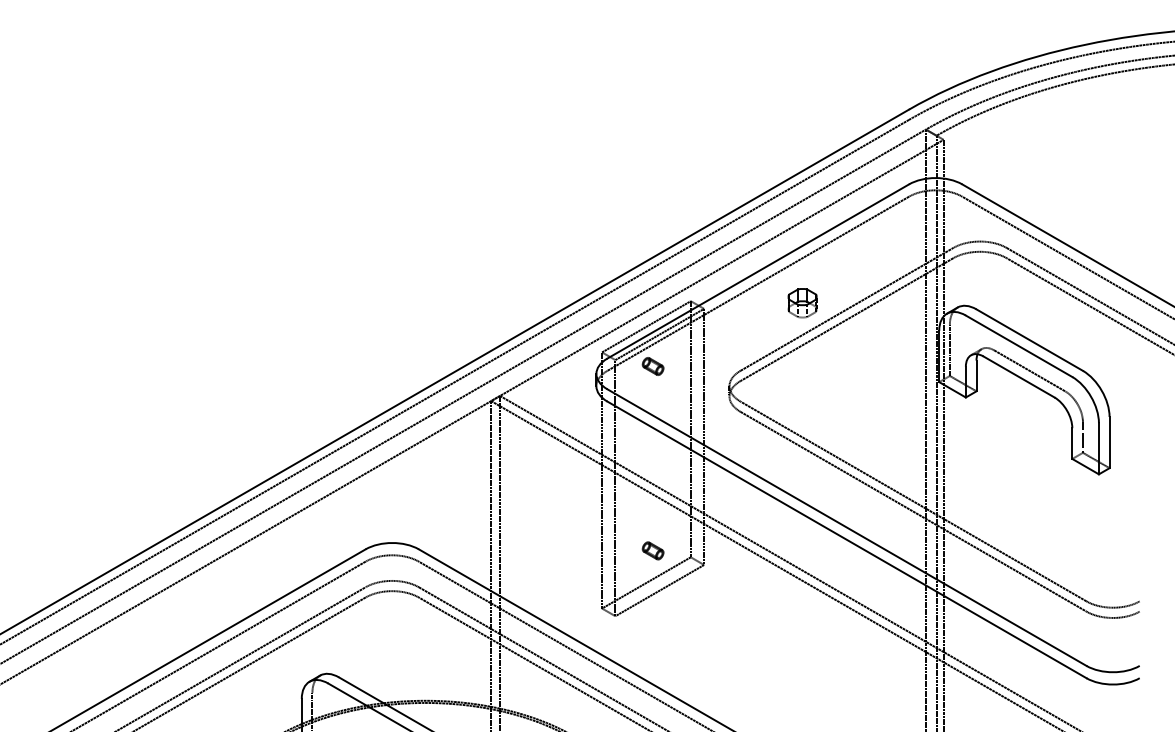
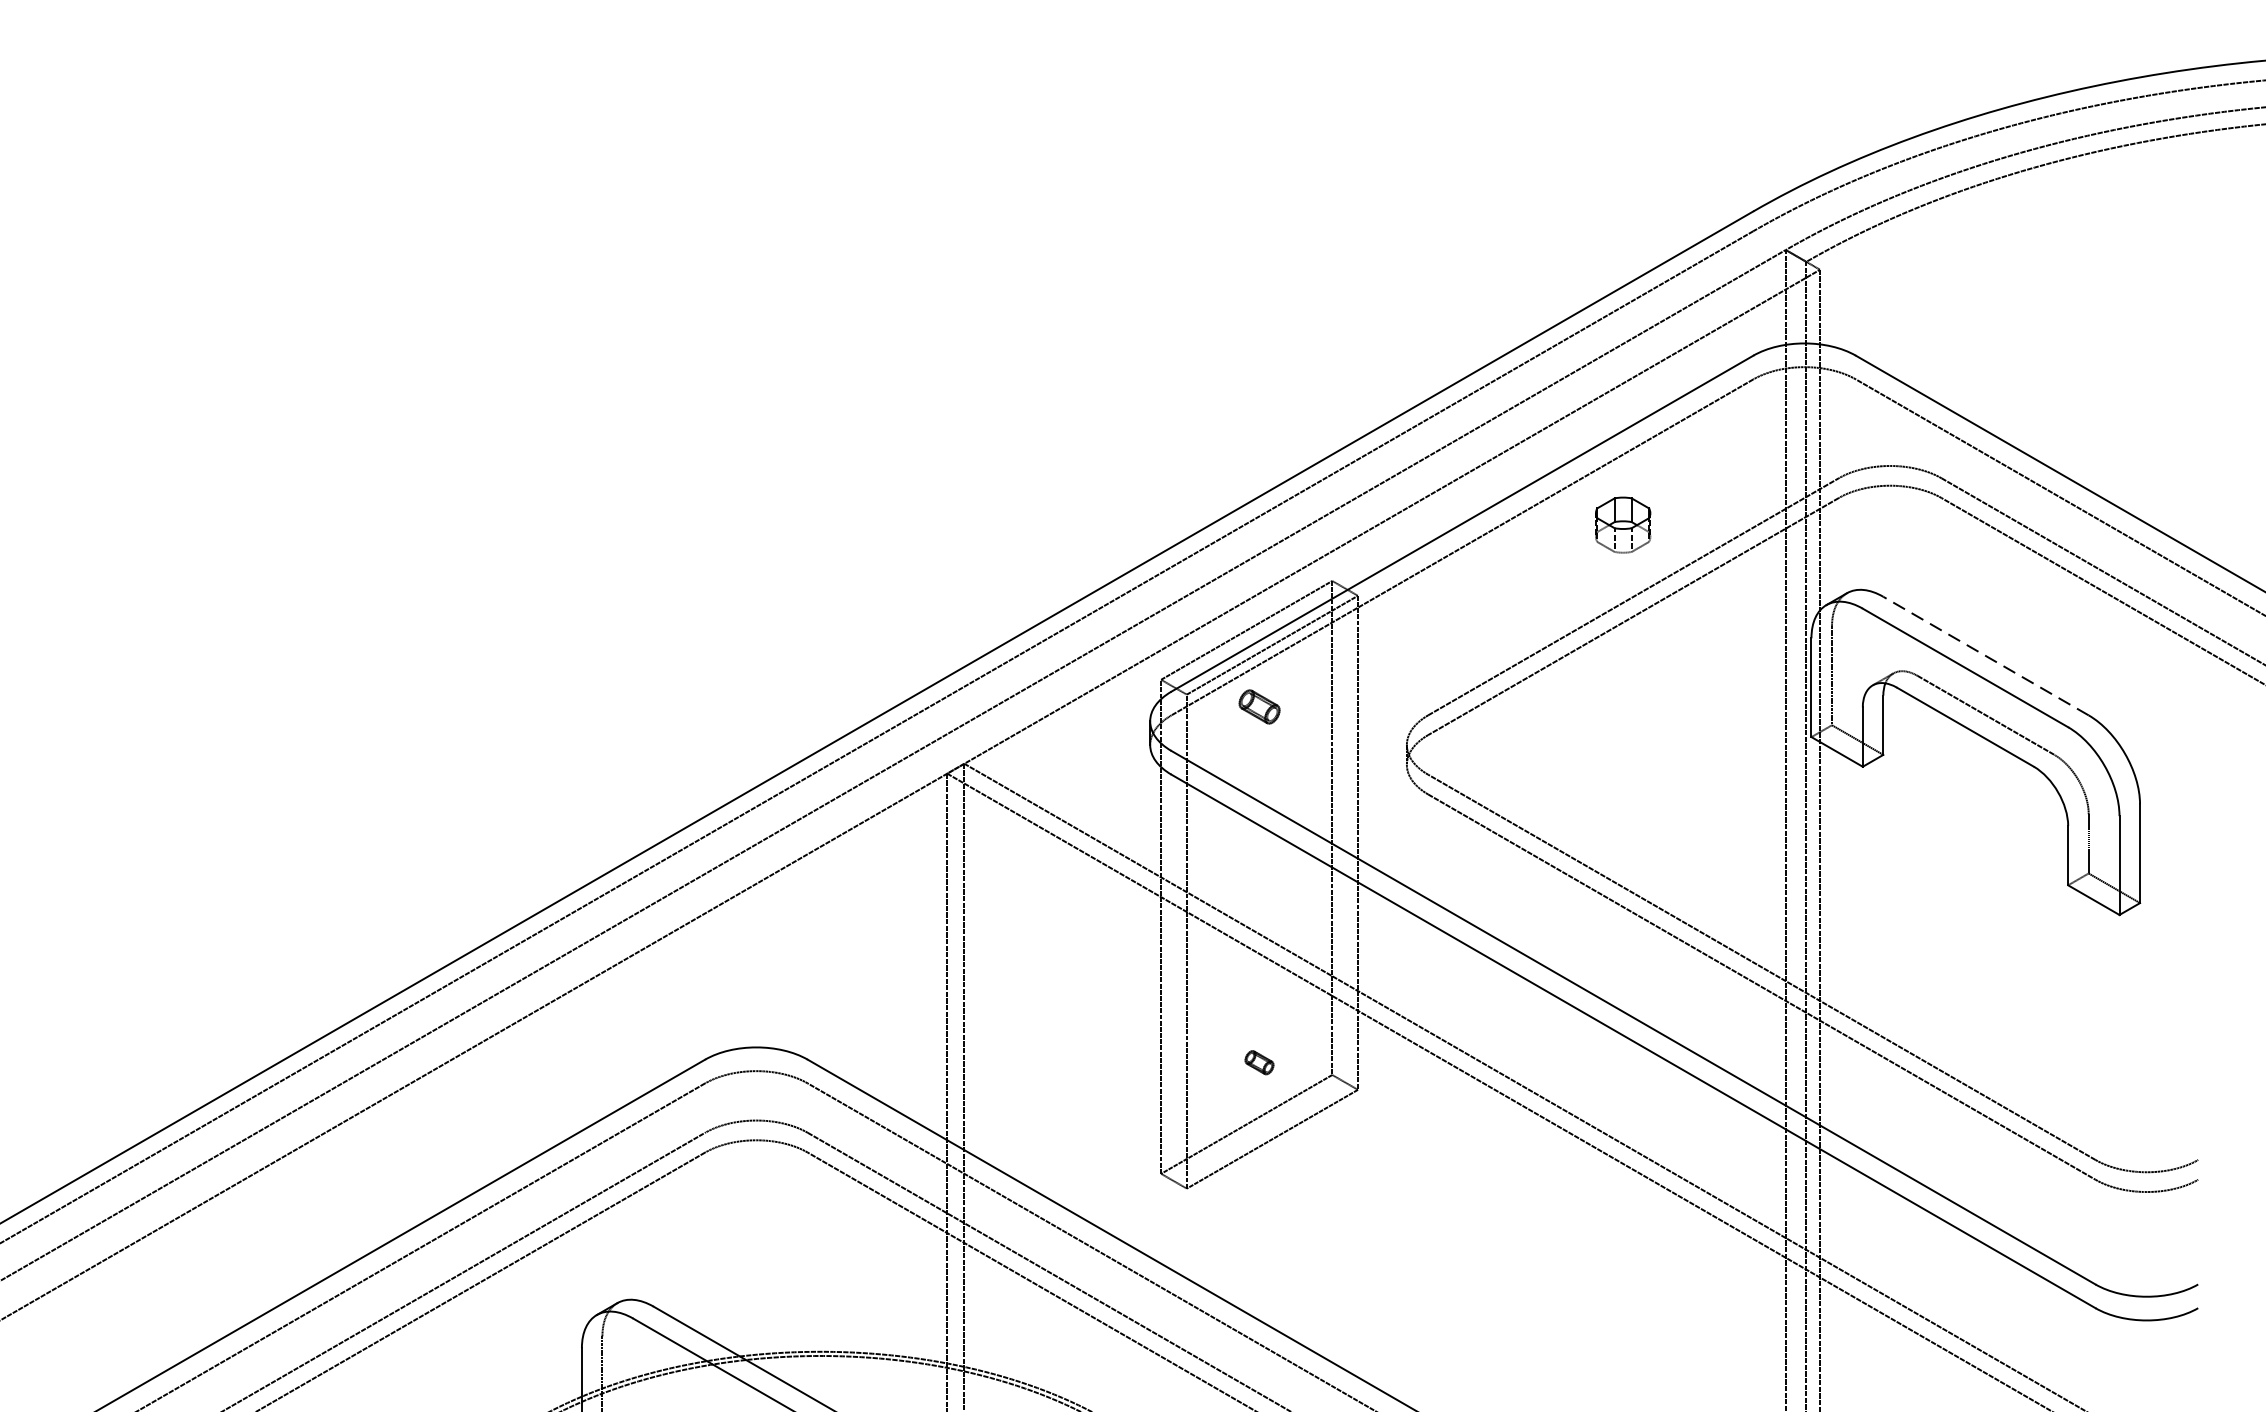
part: (802, 303) -> (1622, 525), moved
line: (1029, 339) -> (1985, 654), solid -> dashed
part: (652, 550) -> (1258, 1061), size x0.7

